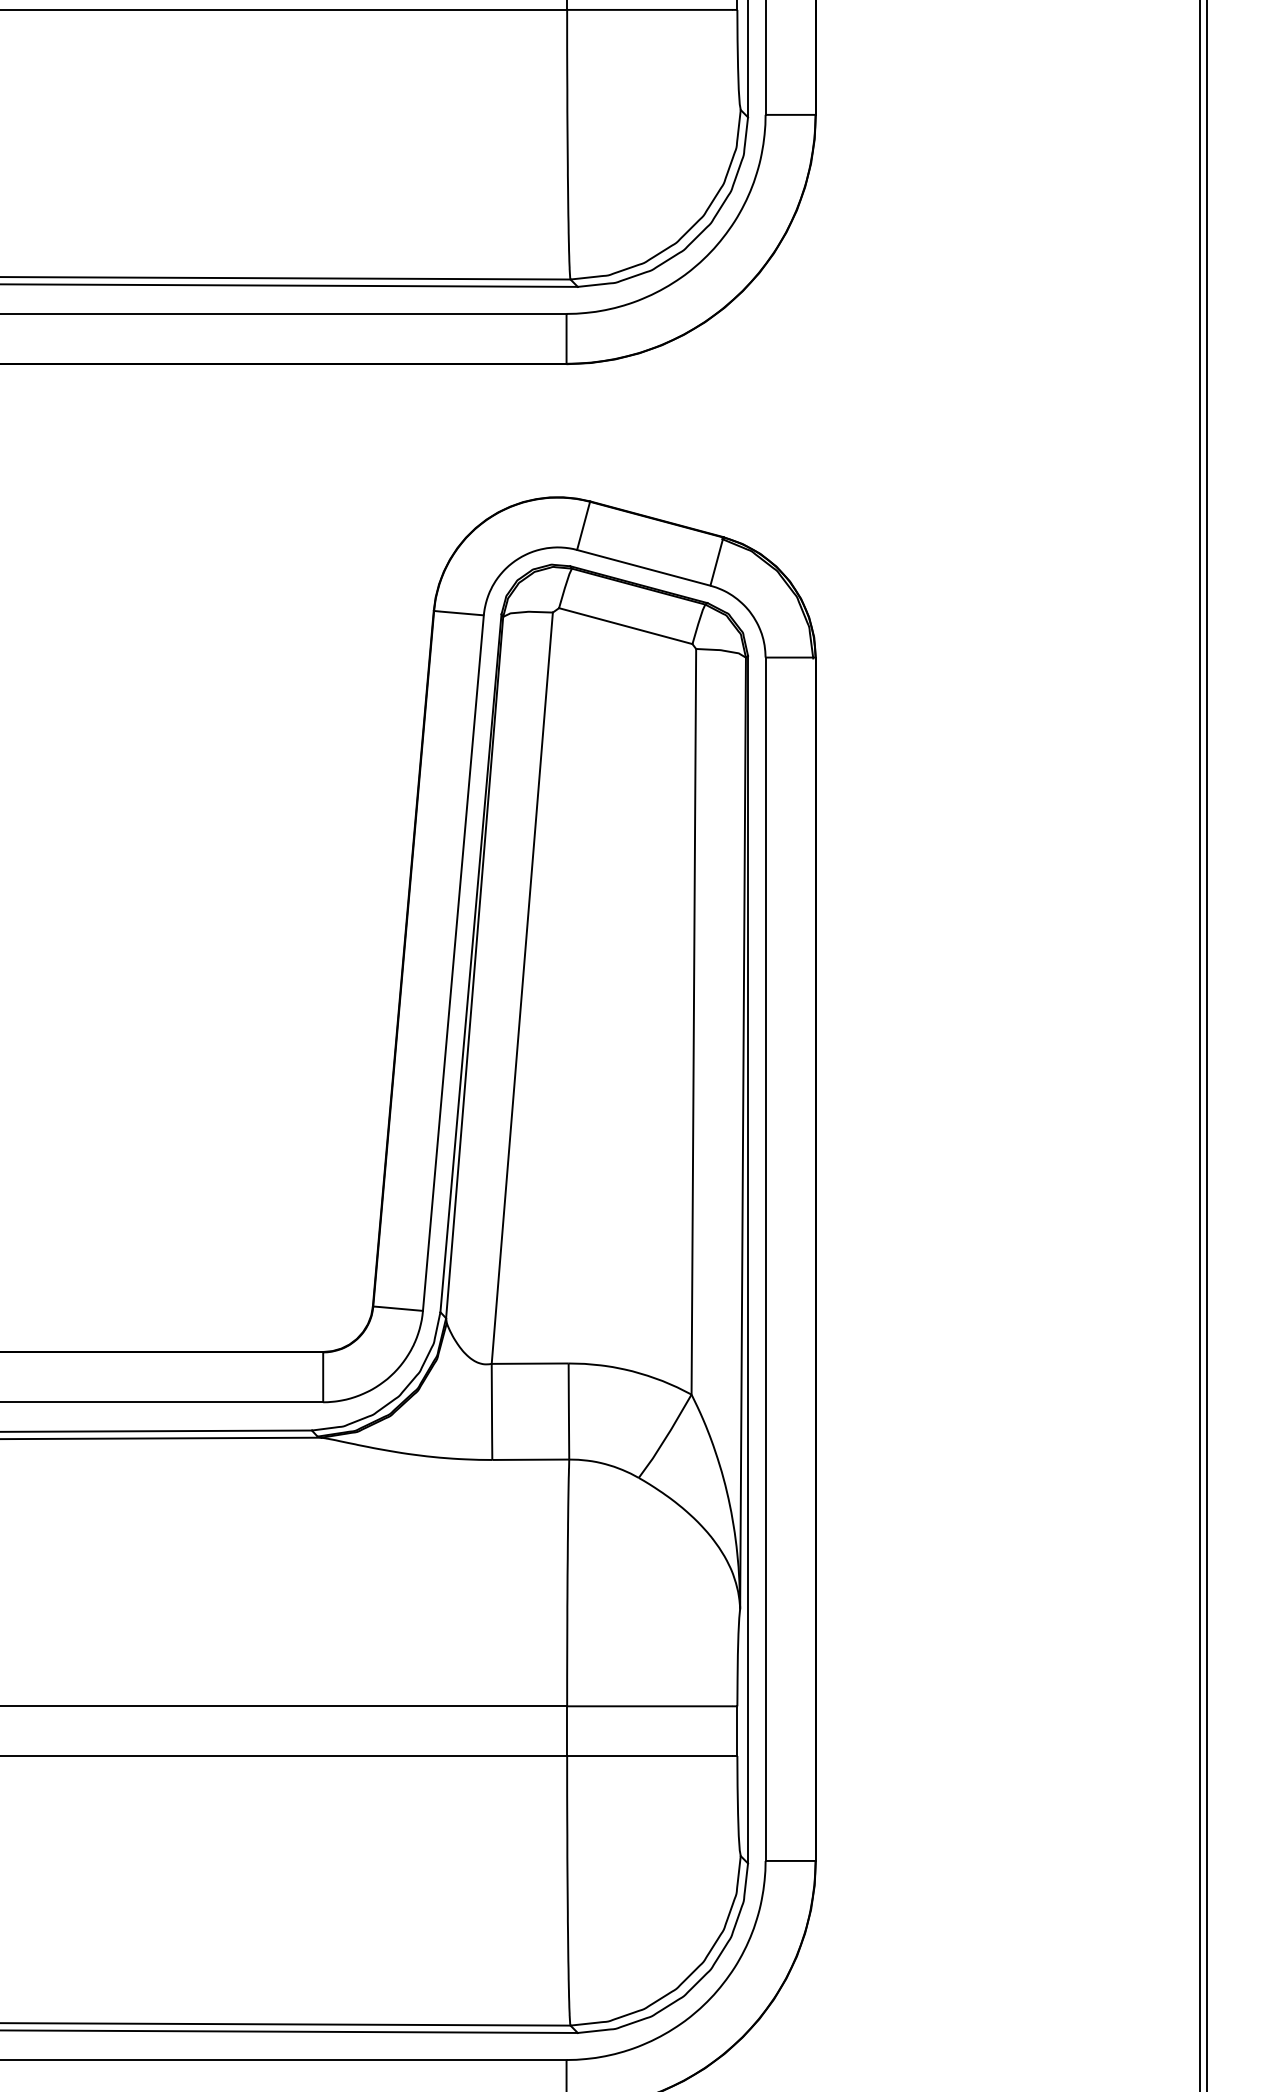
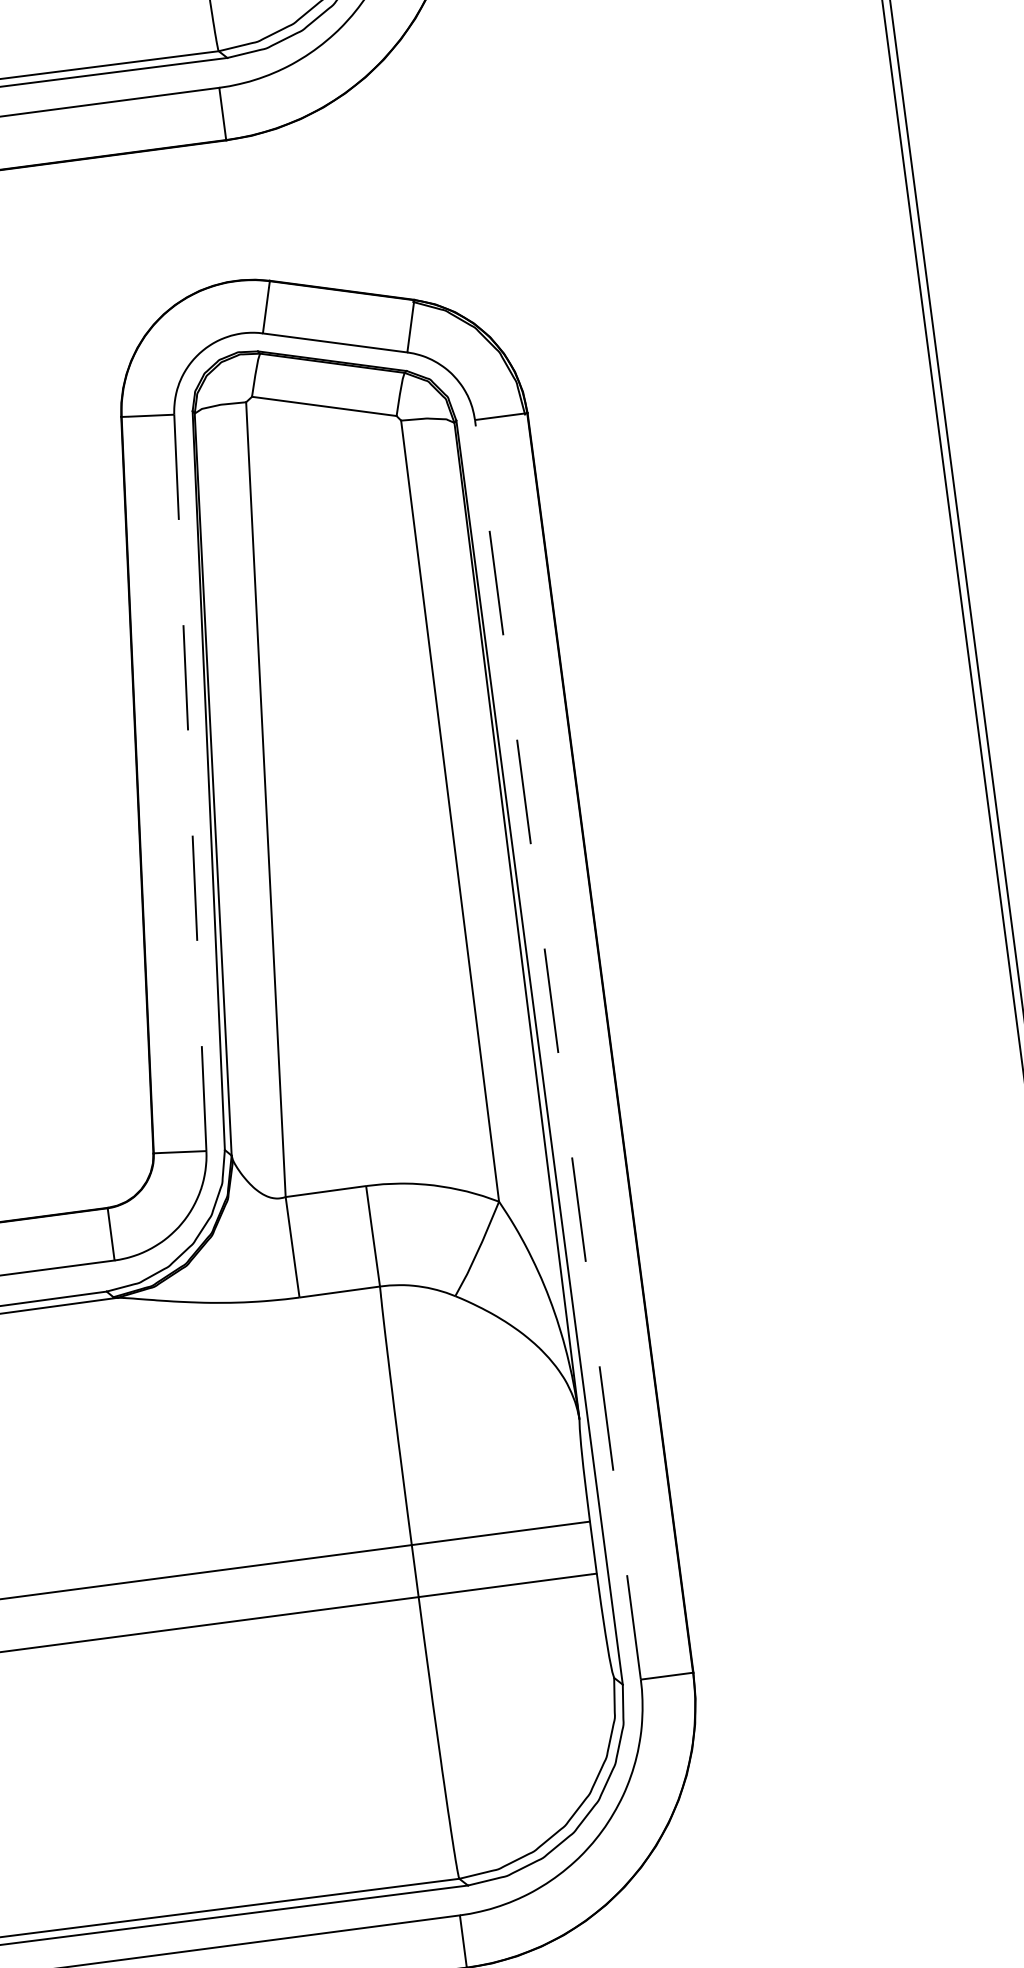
line: (453, 963) -> (190, 783), solid -> dashed
line: (765, 1259) -> (557, 1050), solid -> dashed

